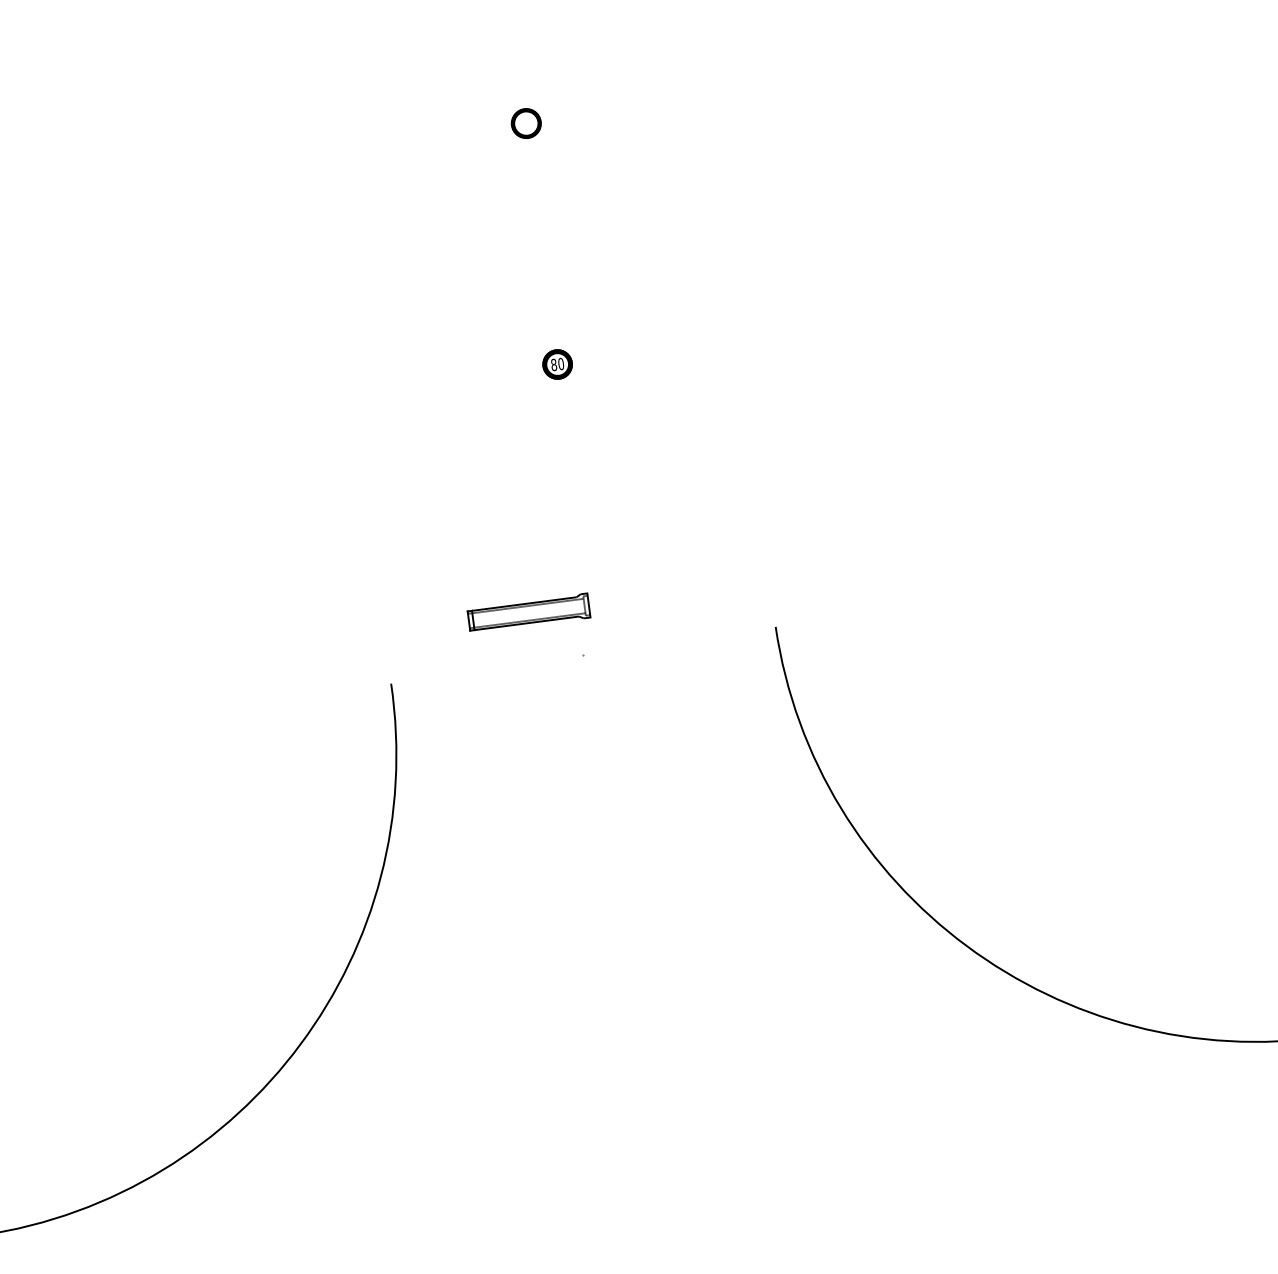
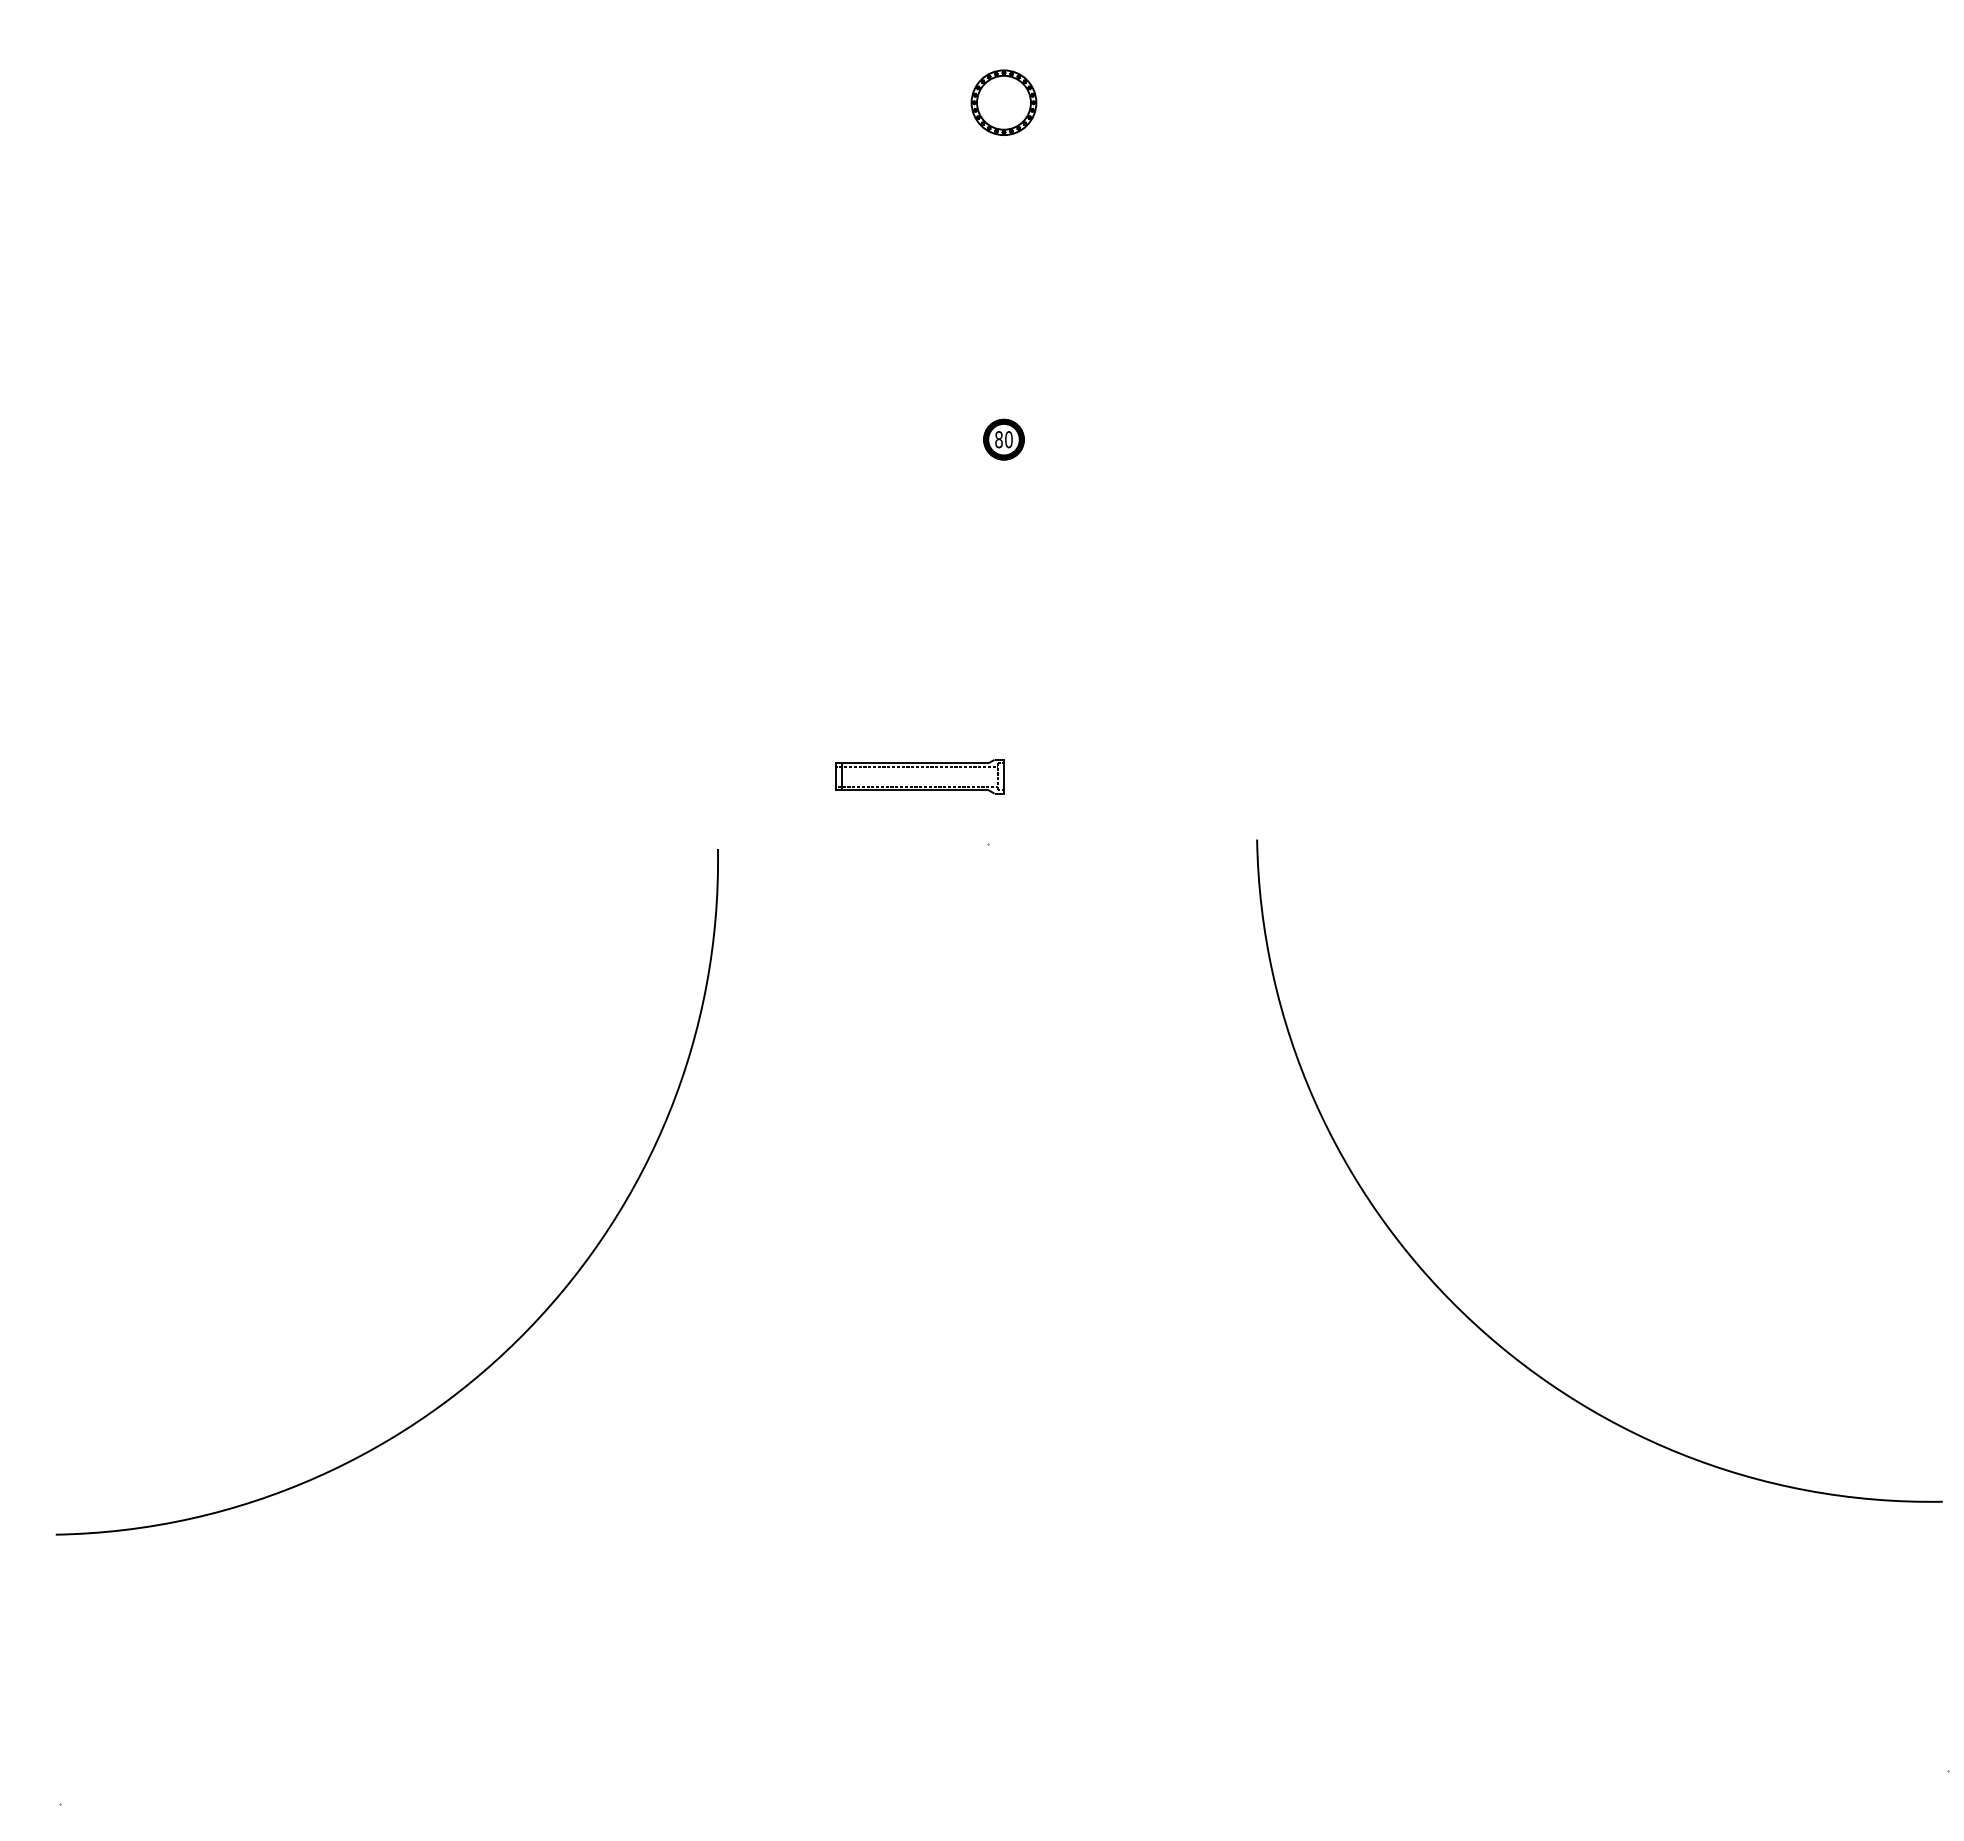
part: (525, 123) -> (1003, 102), size x1.6

